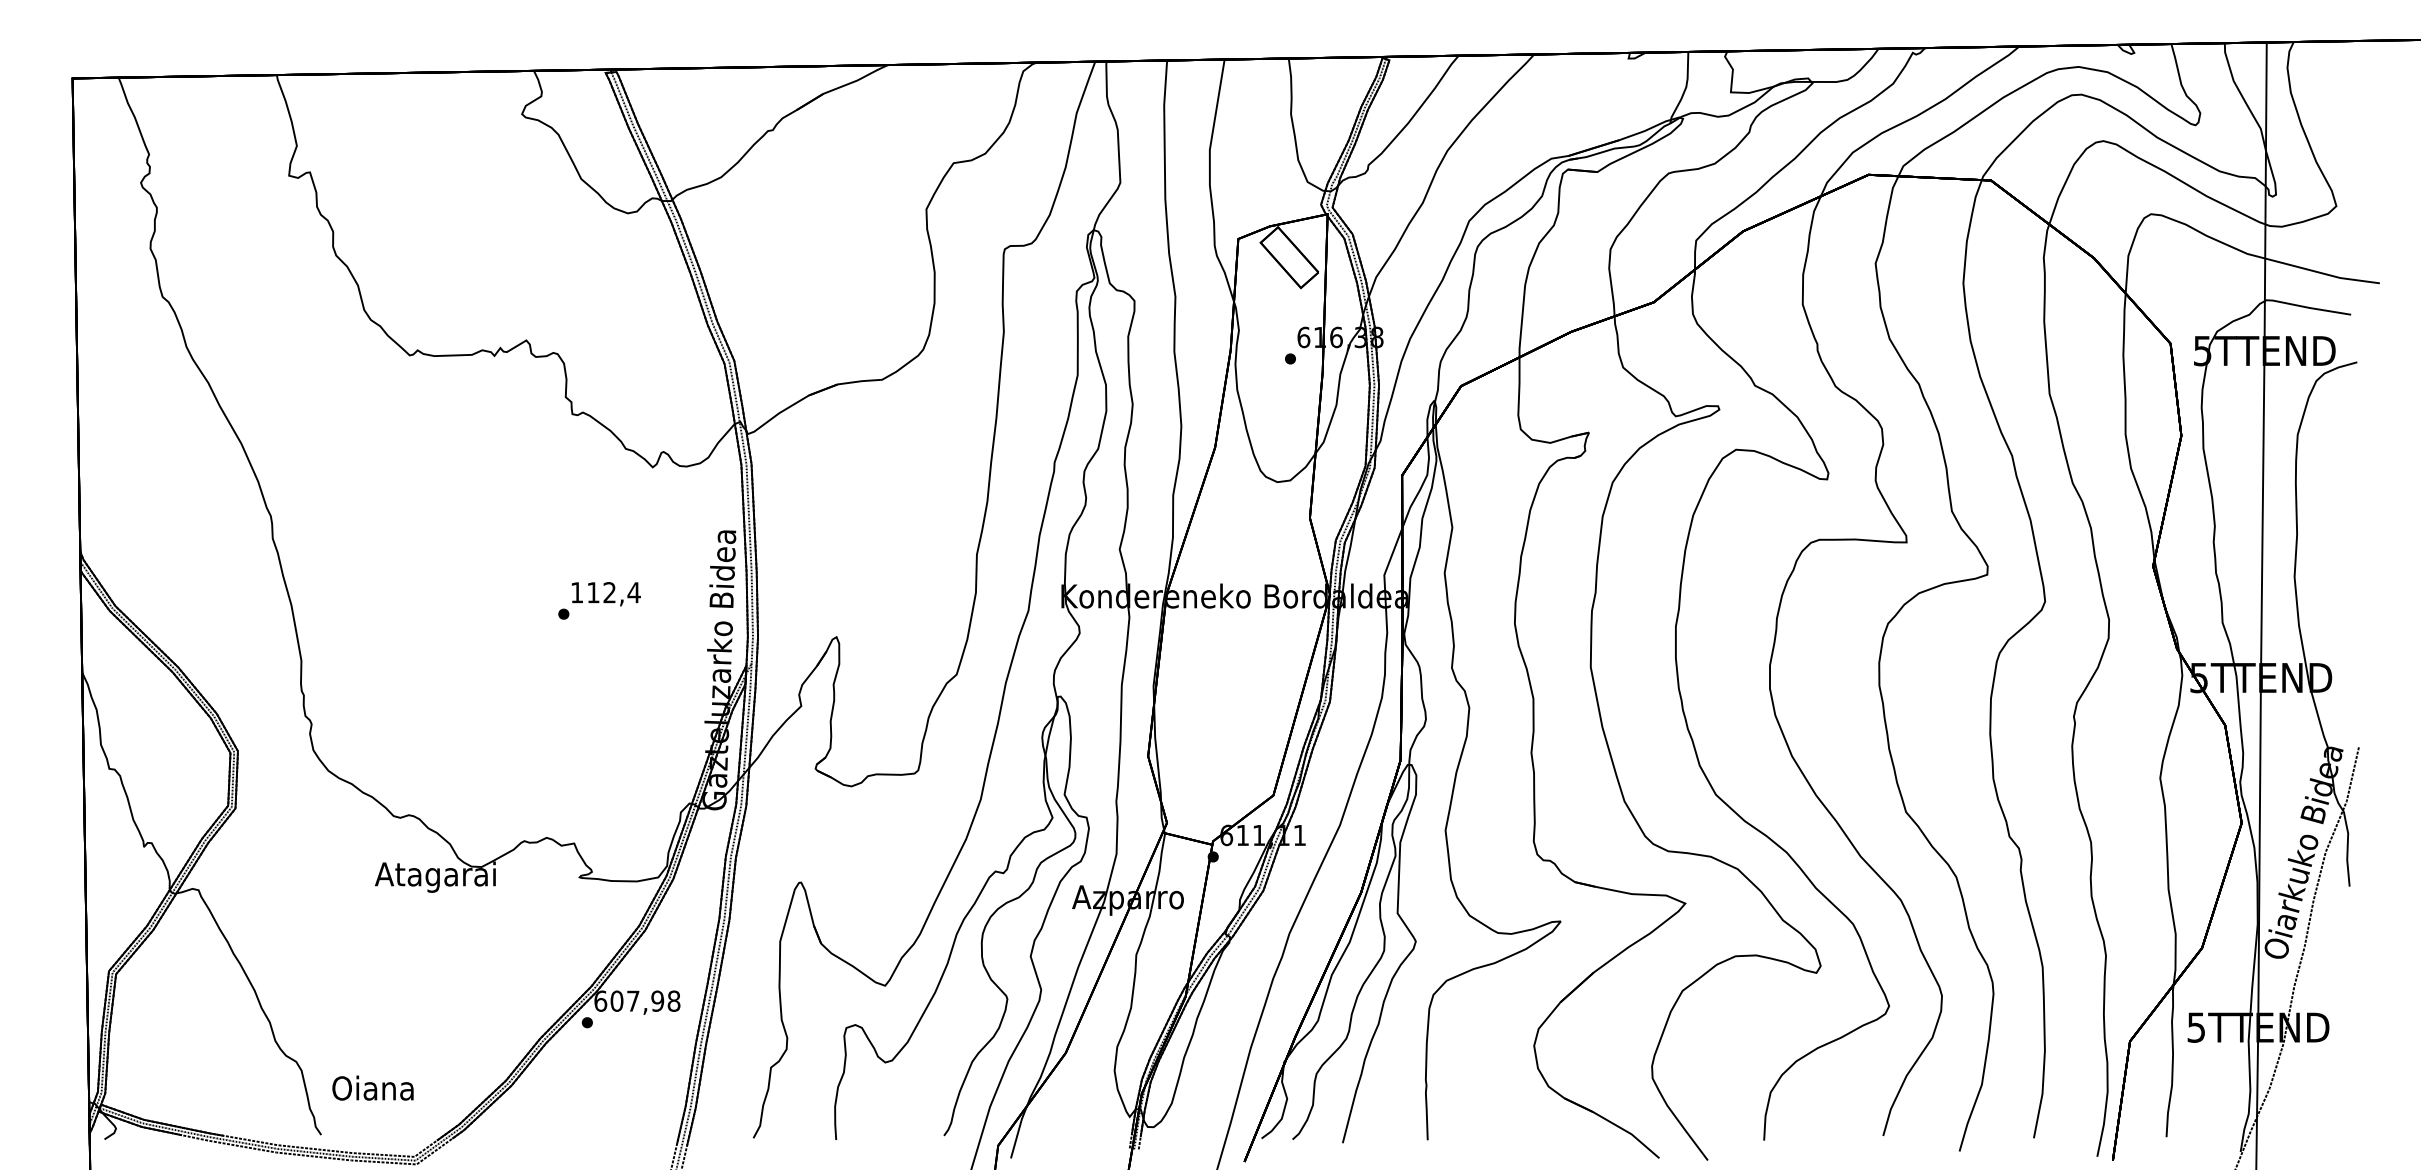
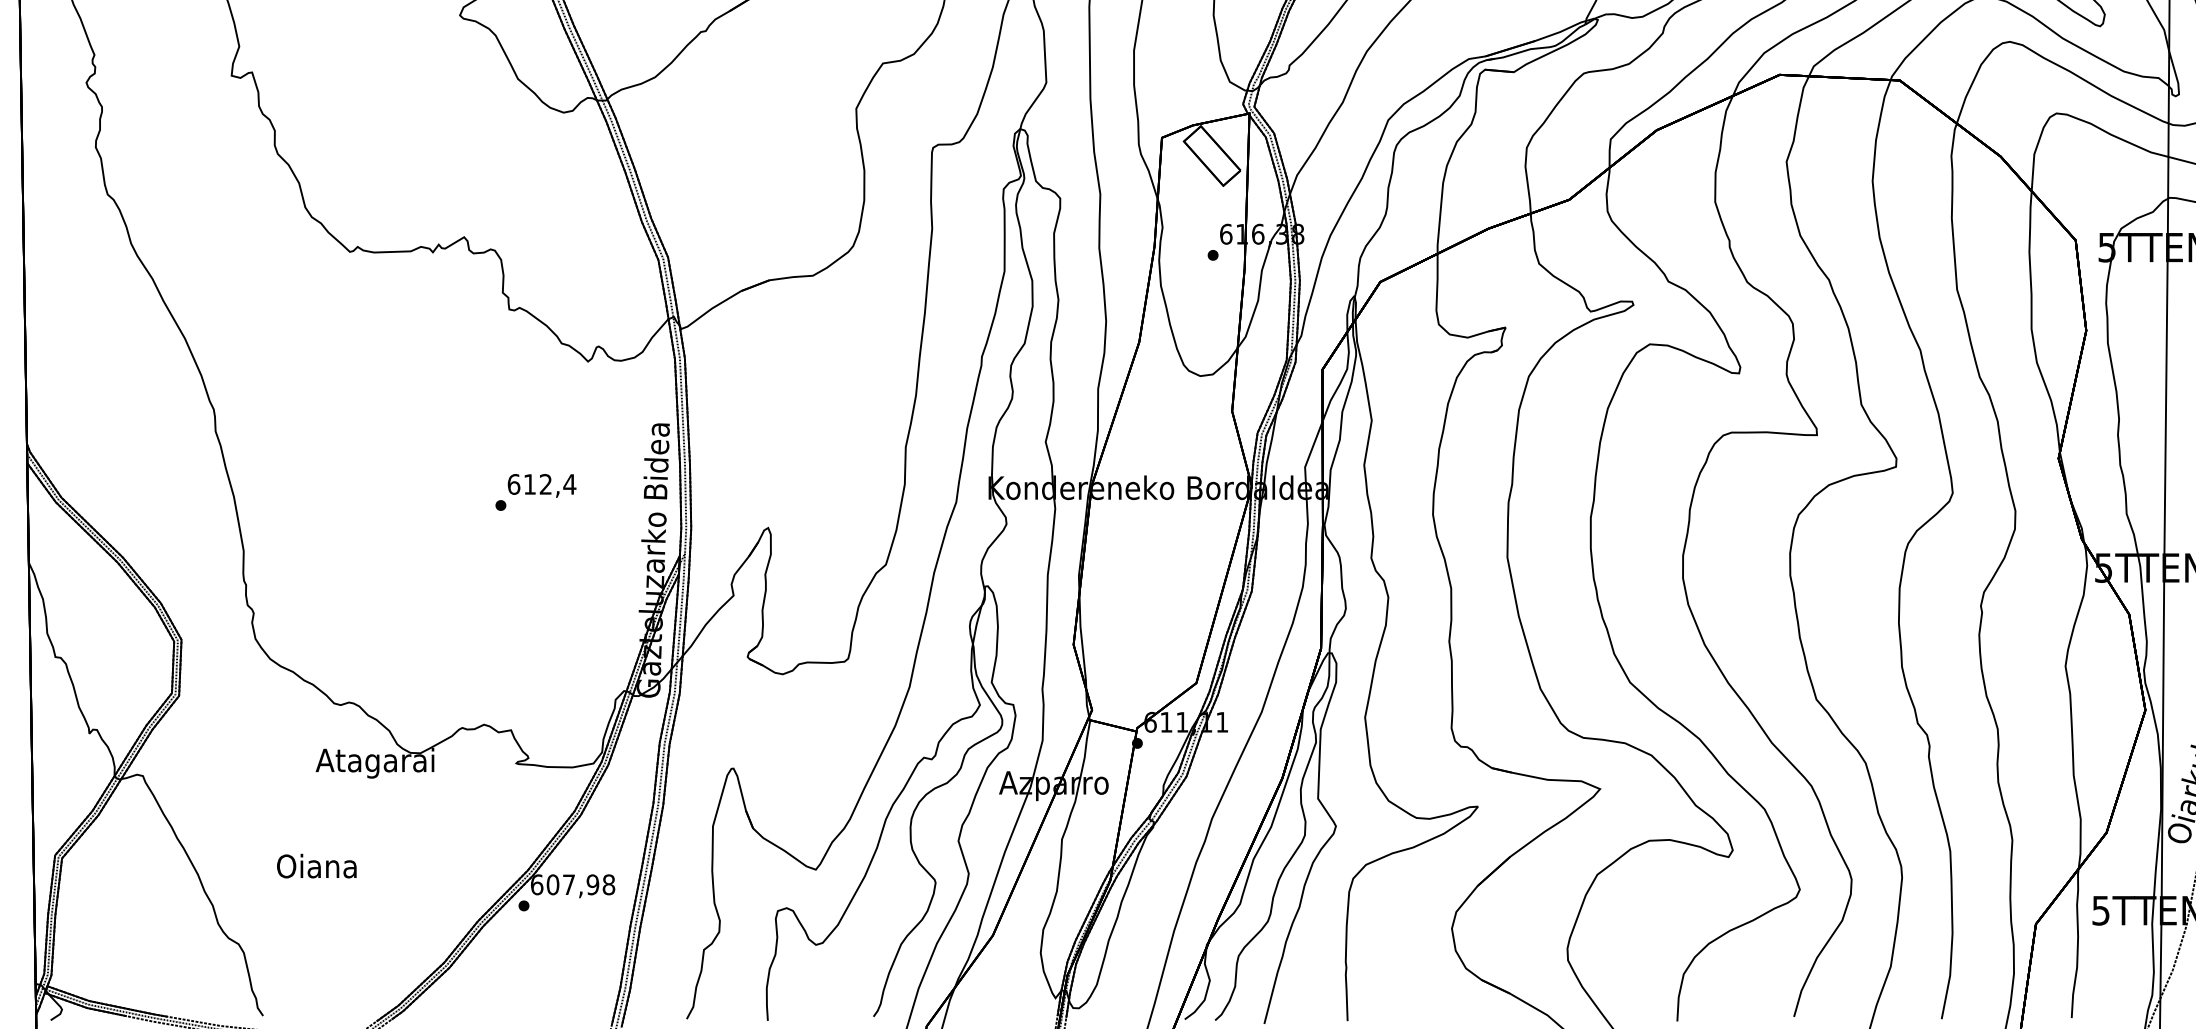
text: (576, 592) -> (513, 484), 112,4 -> 612,4
text: (372, 1087) -> (316, 865), moved

